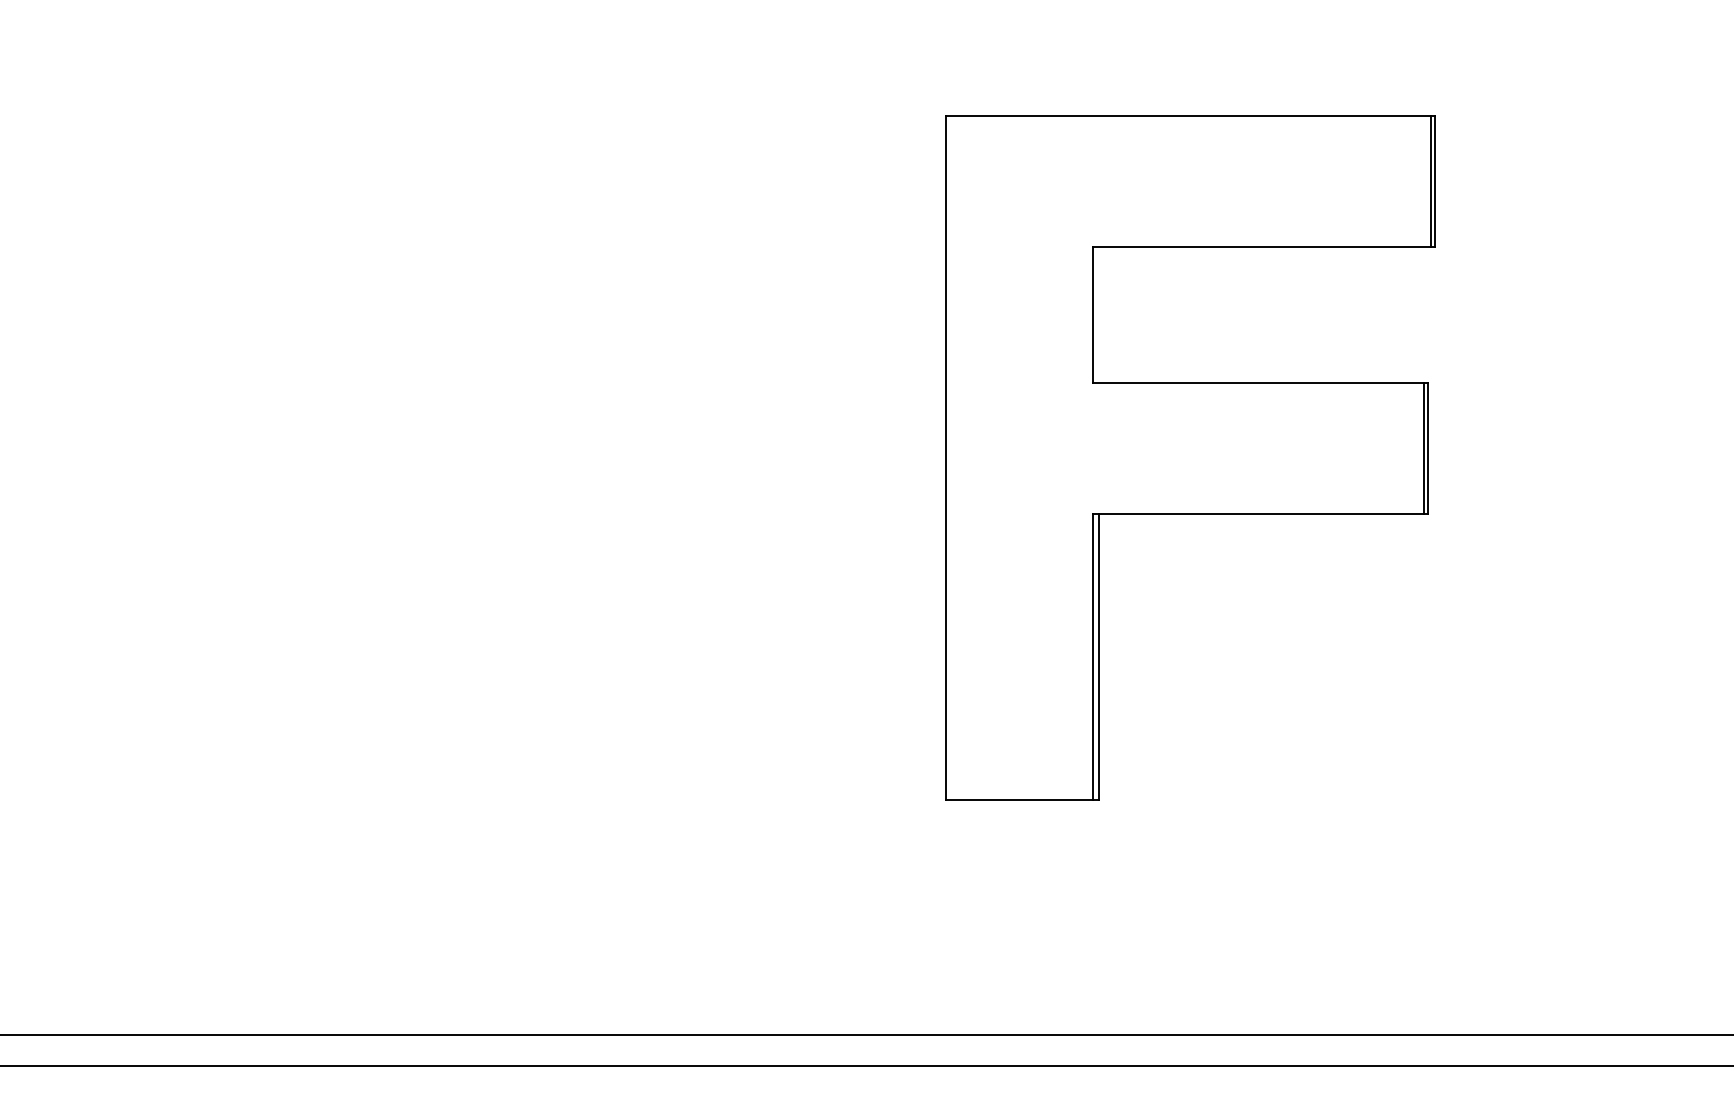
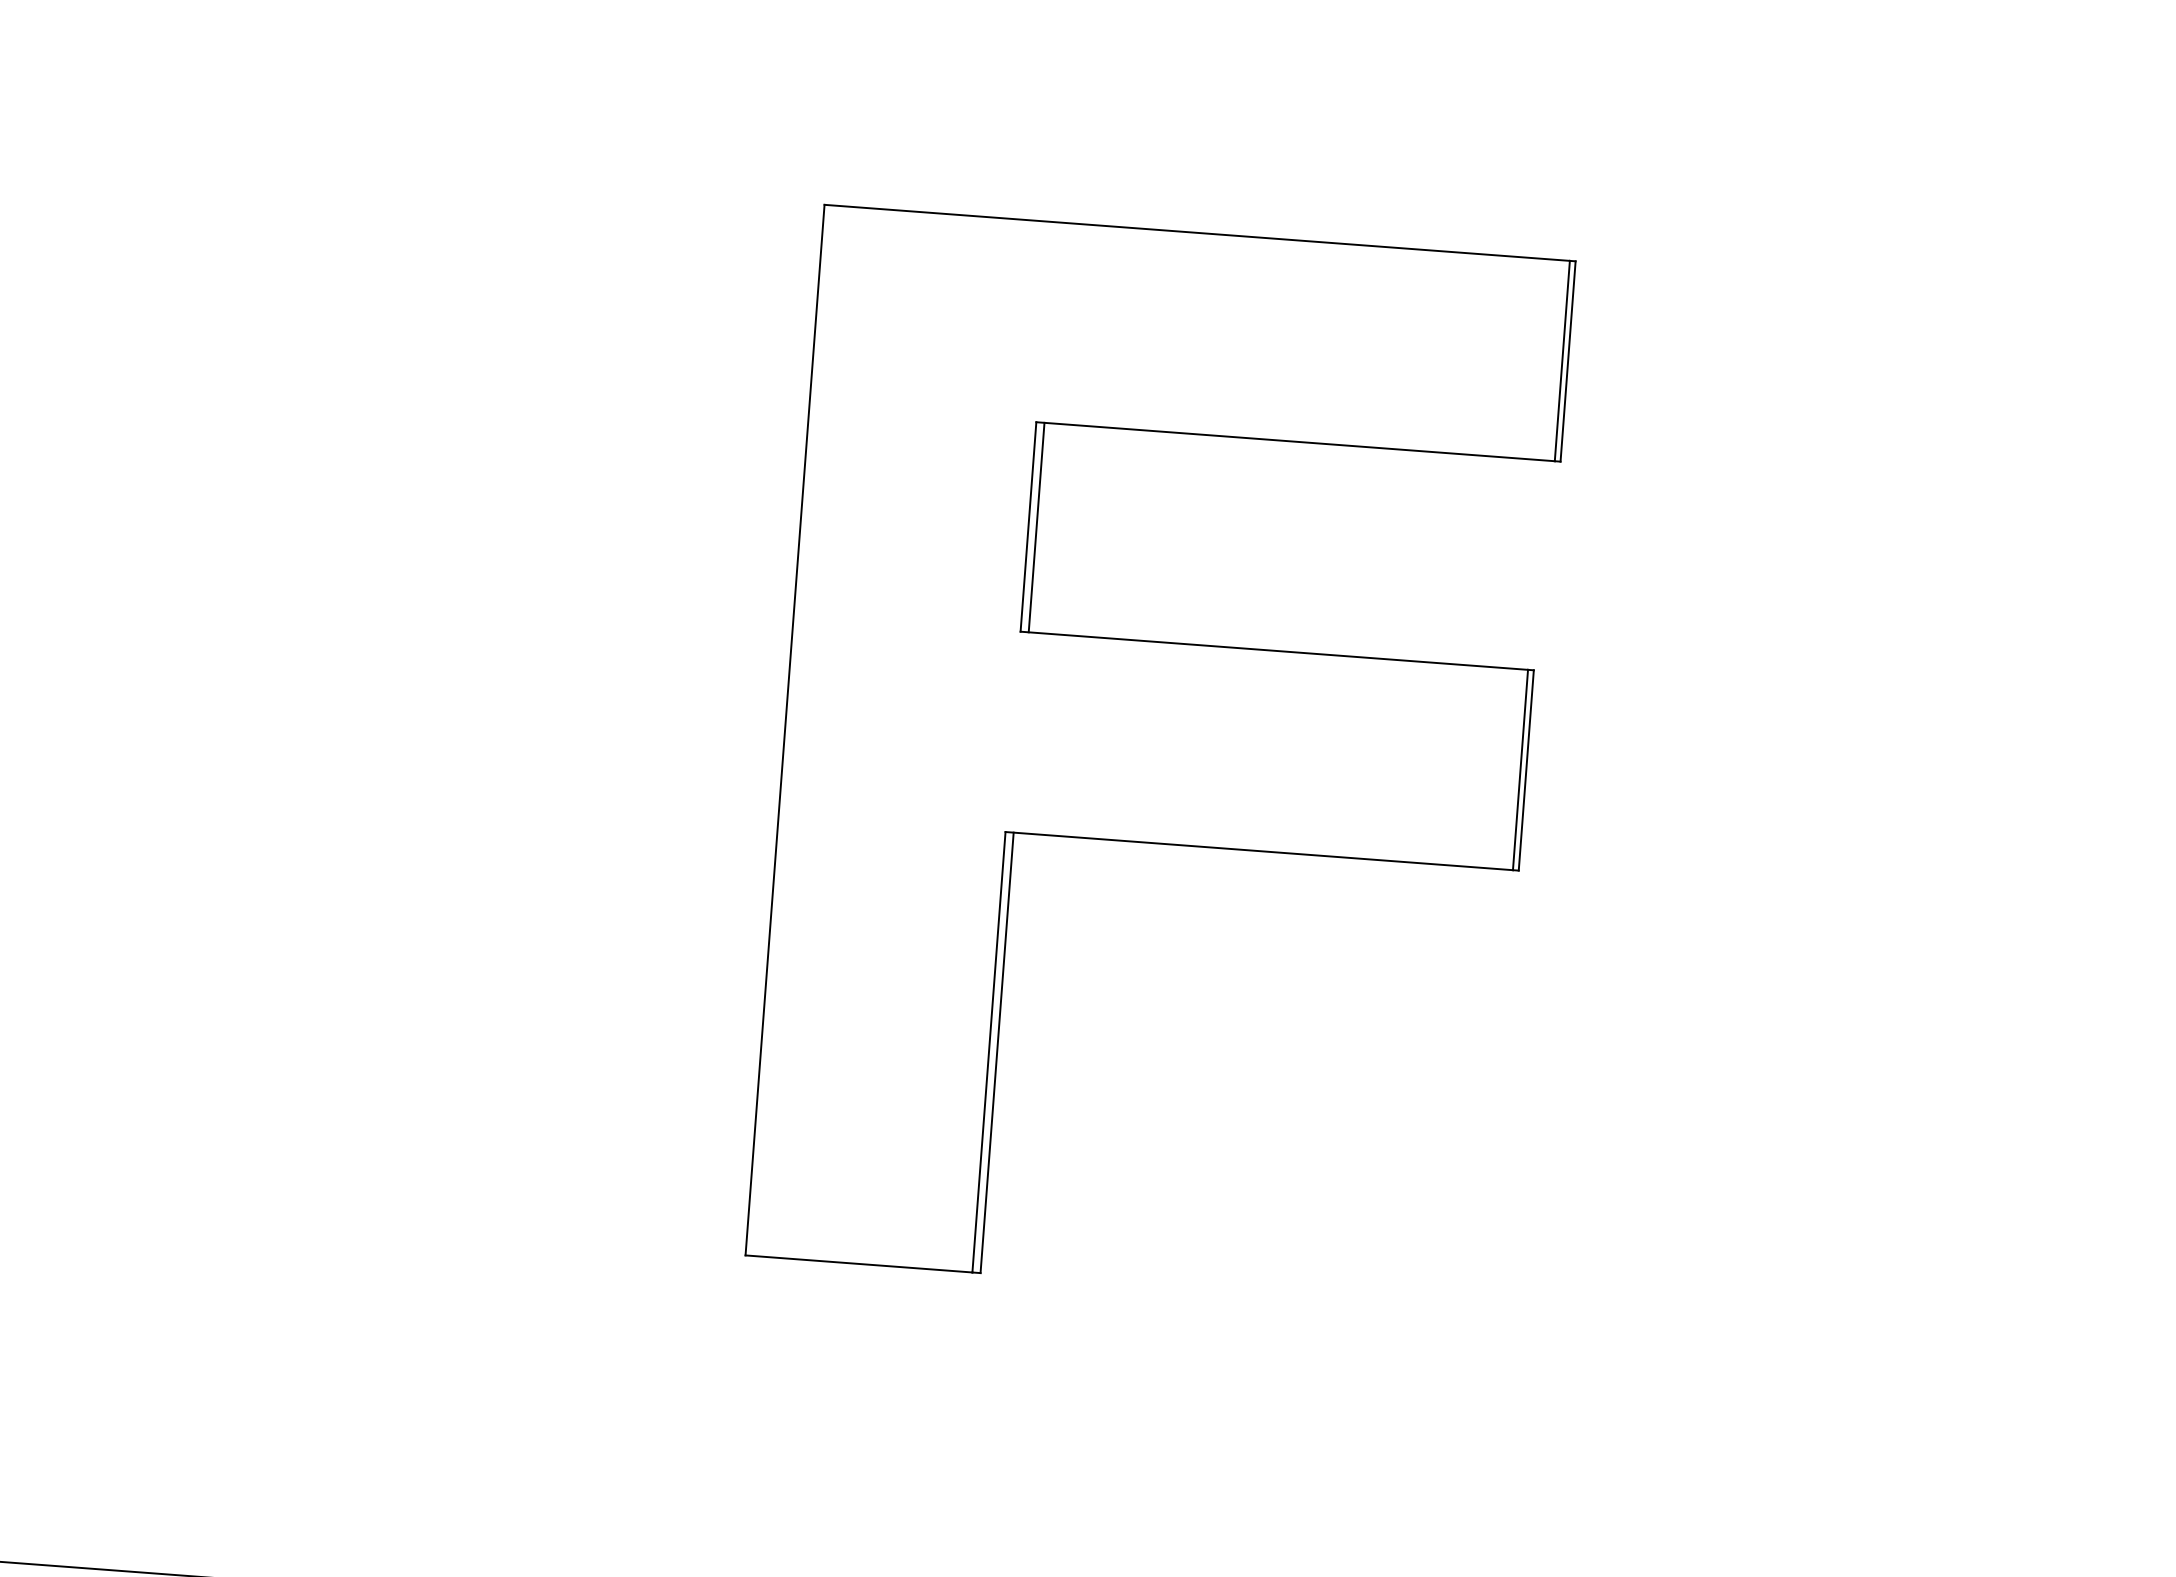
line: (1098, 314) -> (1036, 526), added

